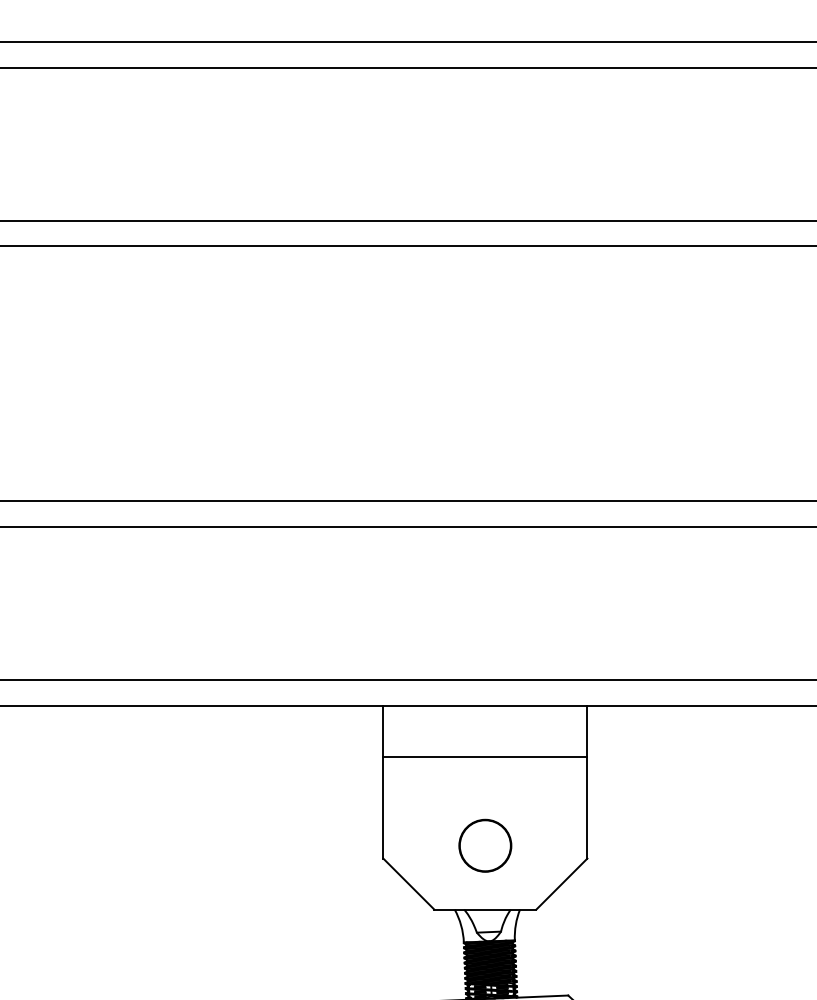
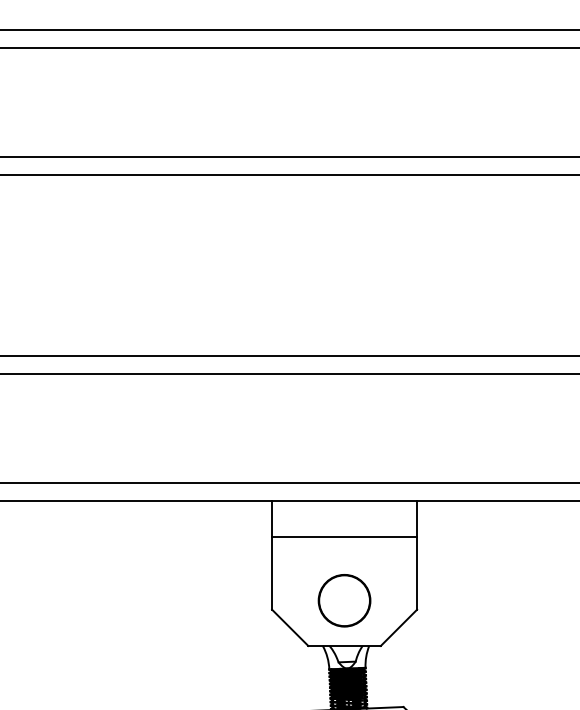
circle: (485, 845) -> (344, 600), size x1.4

